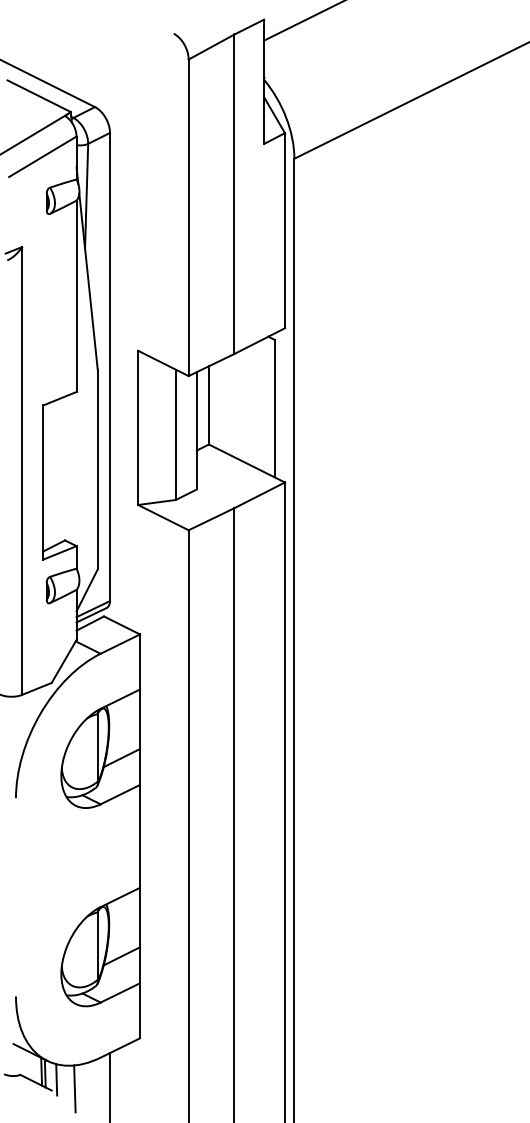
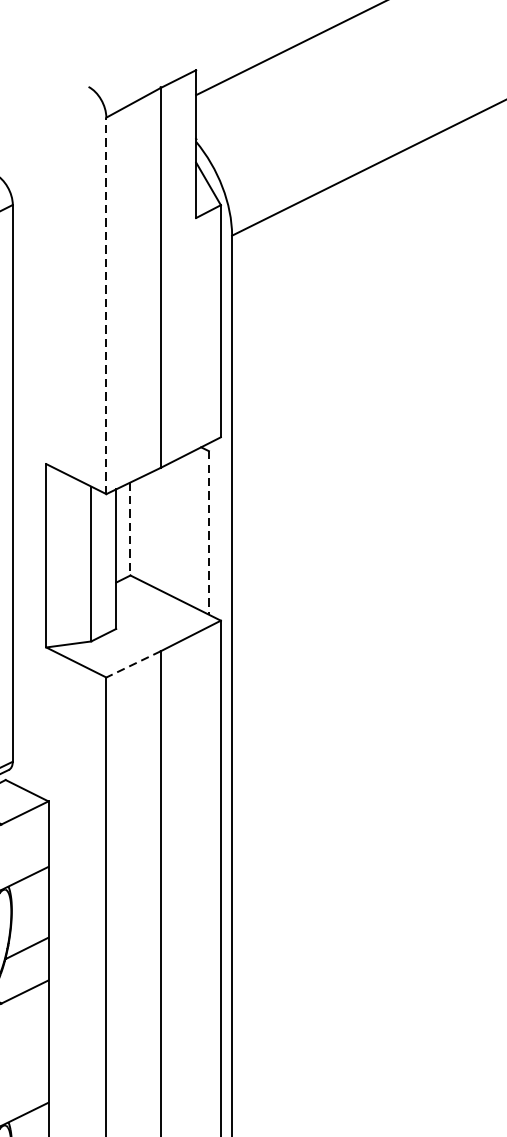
line: (188, 217) -> (106, 305), solid -> dashed
line: (208, 405) -> (129, 529), solid -> dashed
line: (274, 408) -> (208, 532), solid -> dashed
line: (211, 519) -> (133, 664), solid -> dashed

